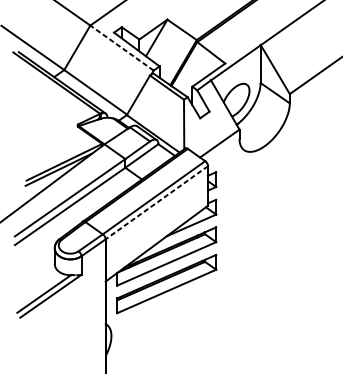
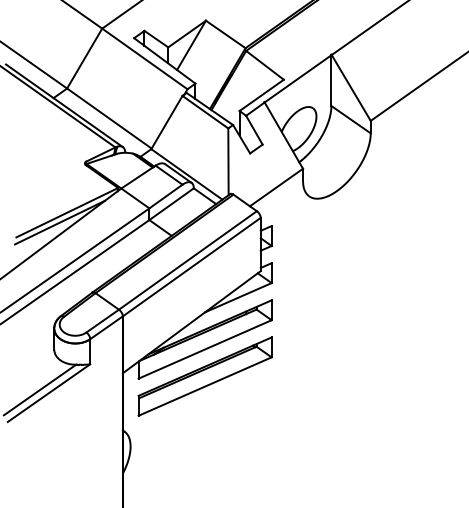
line: (121, 47) -> (144, 58), dashed -> solid
line: (156, 202) -> (191, 267), dashed -> solid

